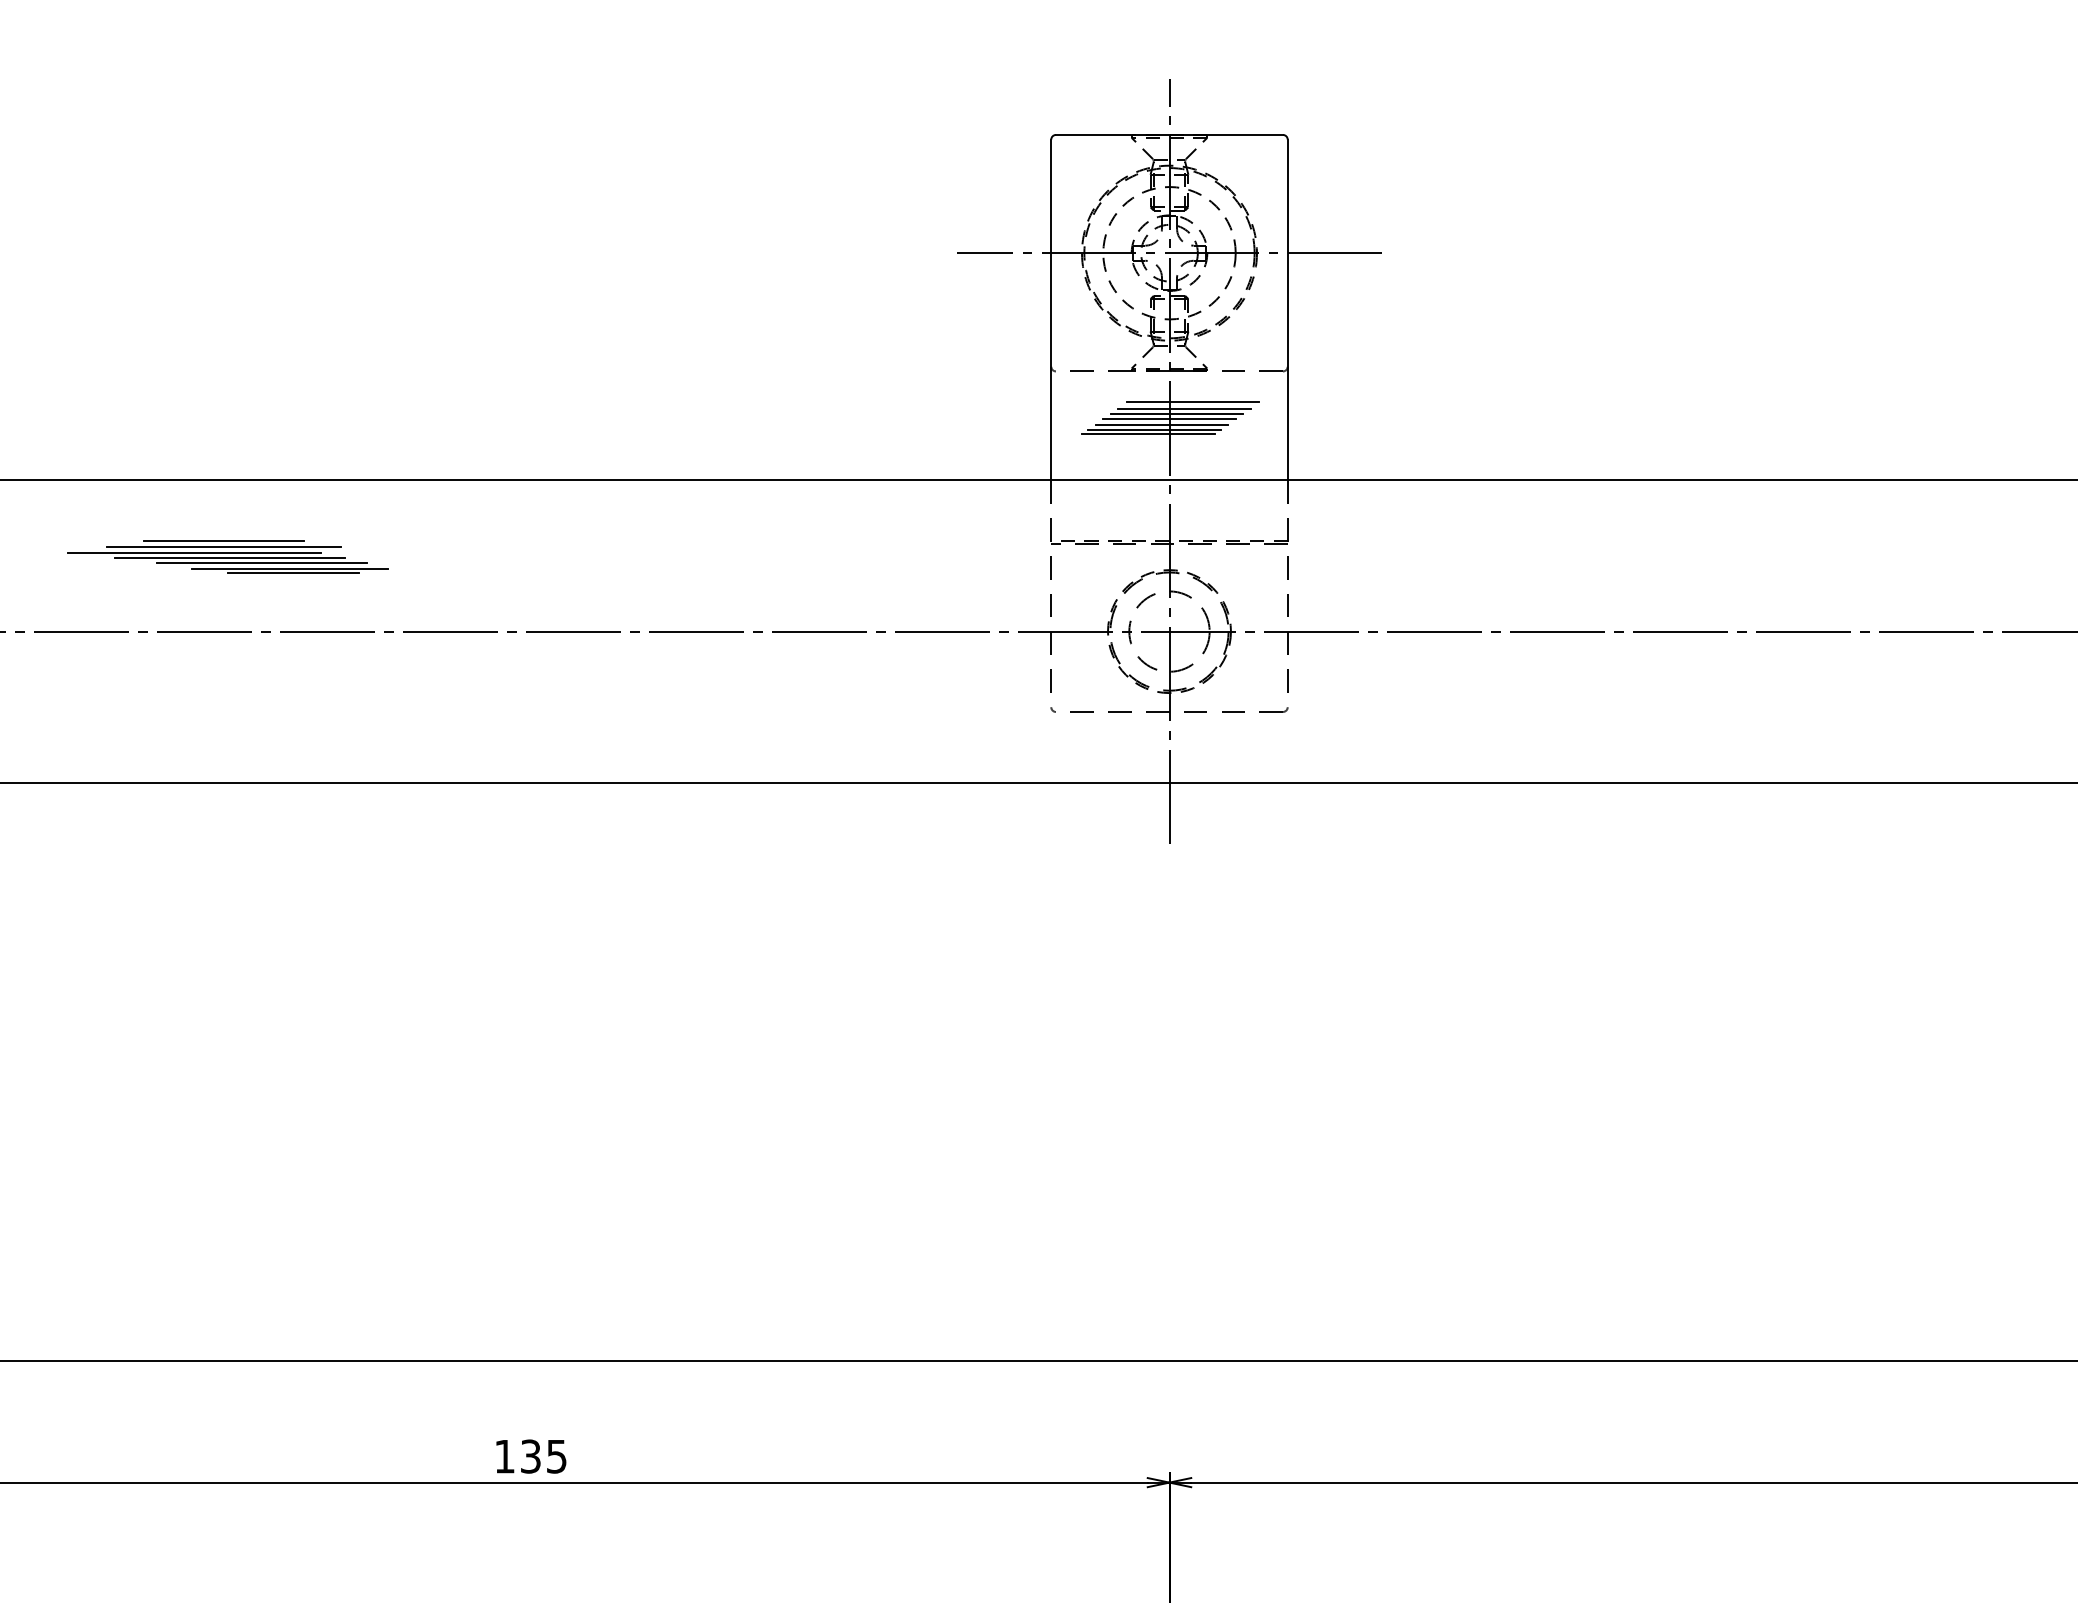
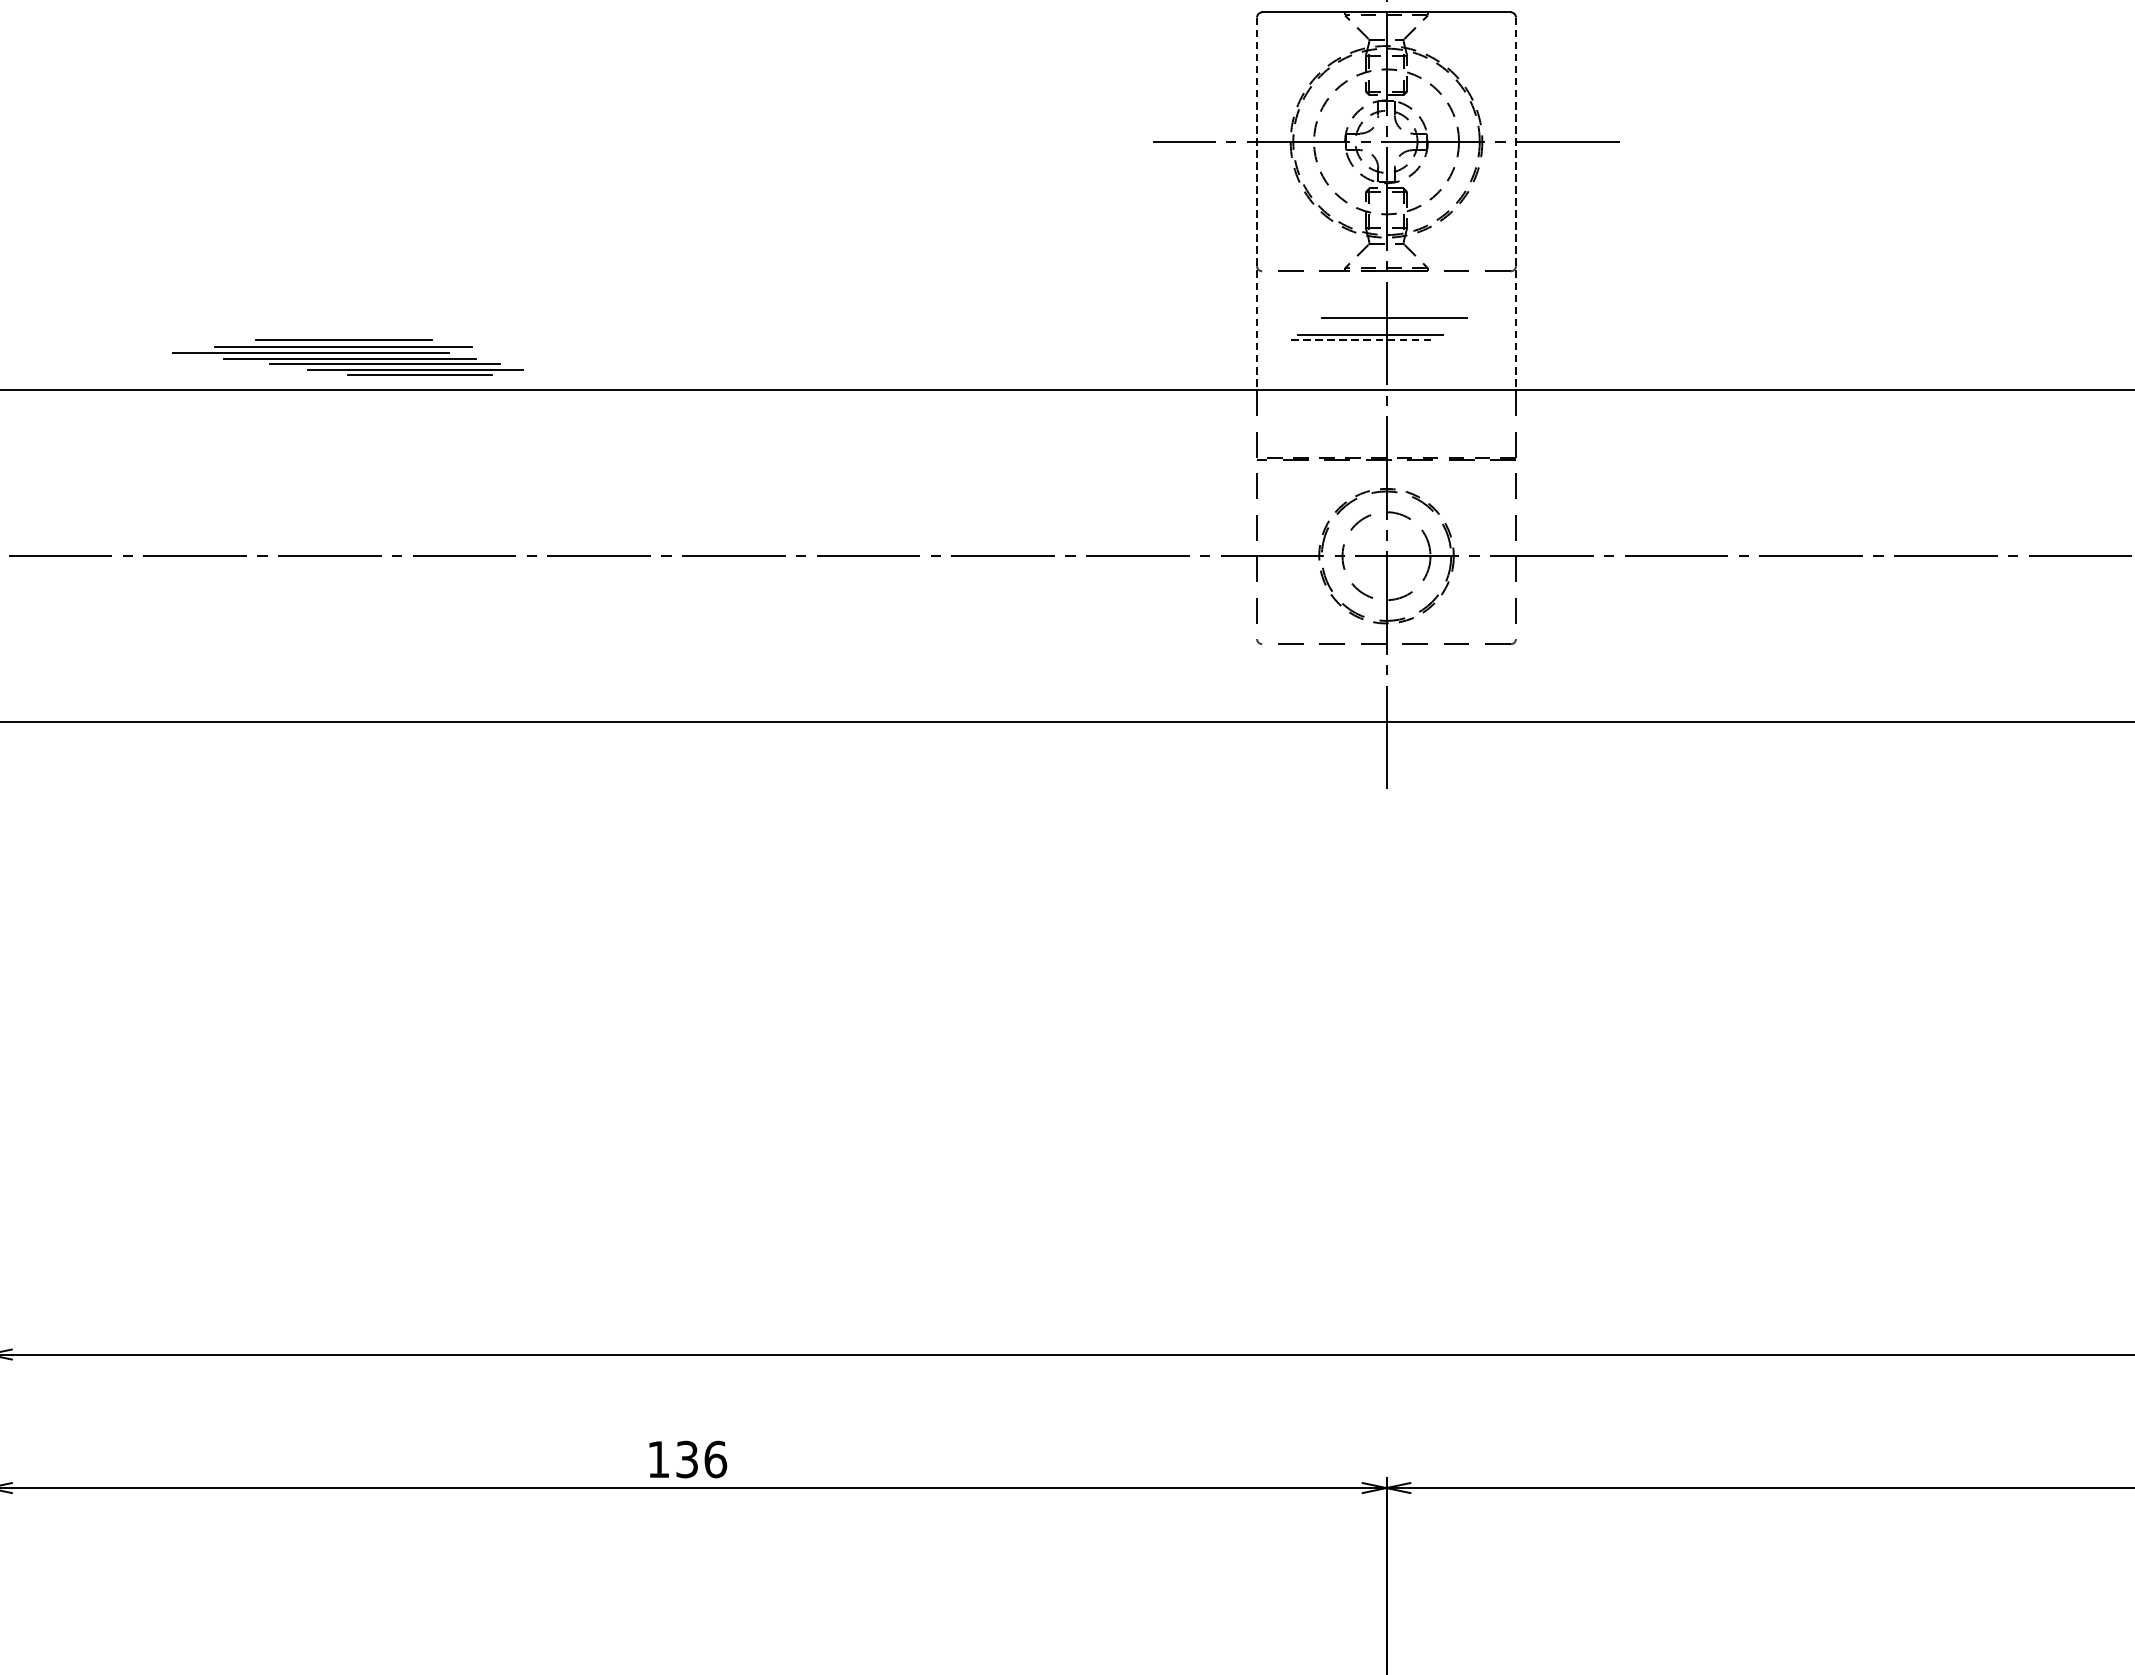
line: (1051, 310) -> (1257, 204), solid -> dashed
line: (1287, 310) -> (1515, 204), solid -> dashed
line: (1192, 402) -> (1411, 305), removed
line: (1184, 408) -> (1402, 311), removed
line: (1169, 419) -> (1386, 323), removed
line: (1161, 424) -> (1377, 329), removed
line: (1149, 434) -> (1364, 340), solid -> dashed
part: (227, 556) -> (347, 356), moved
text: (556, 1456) -> (715, 1459), 135 -> 136

